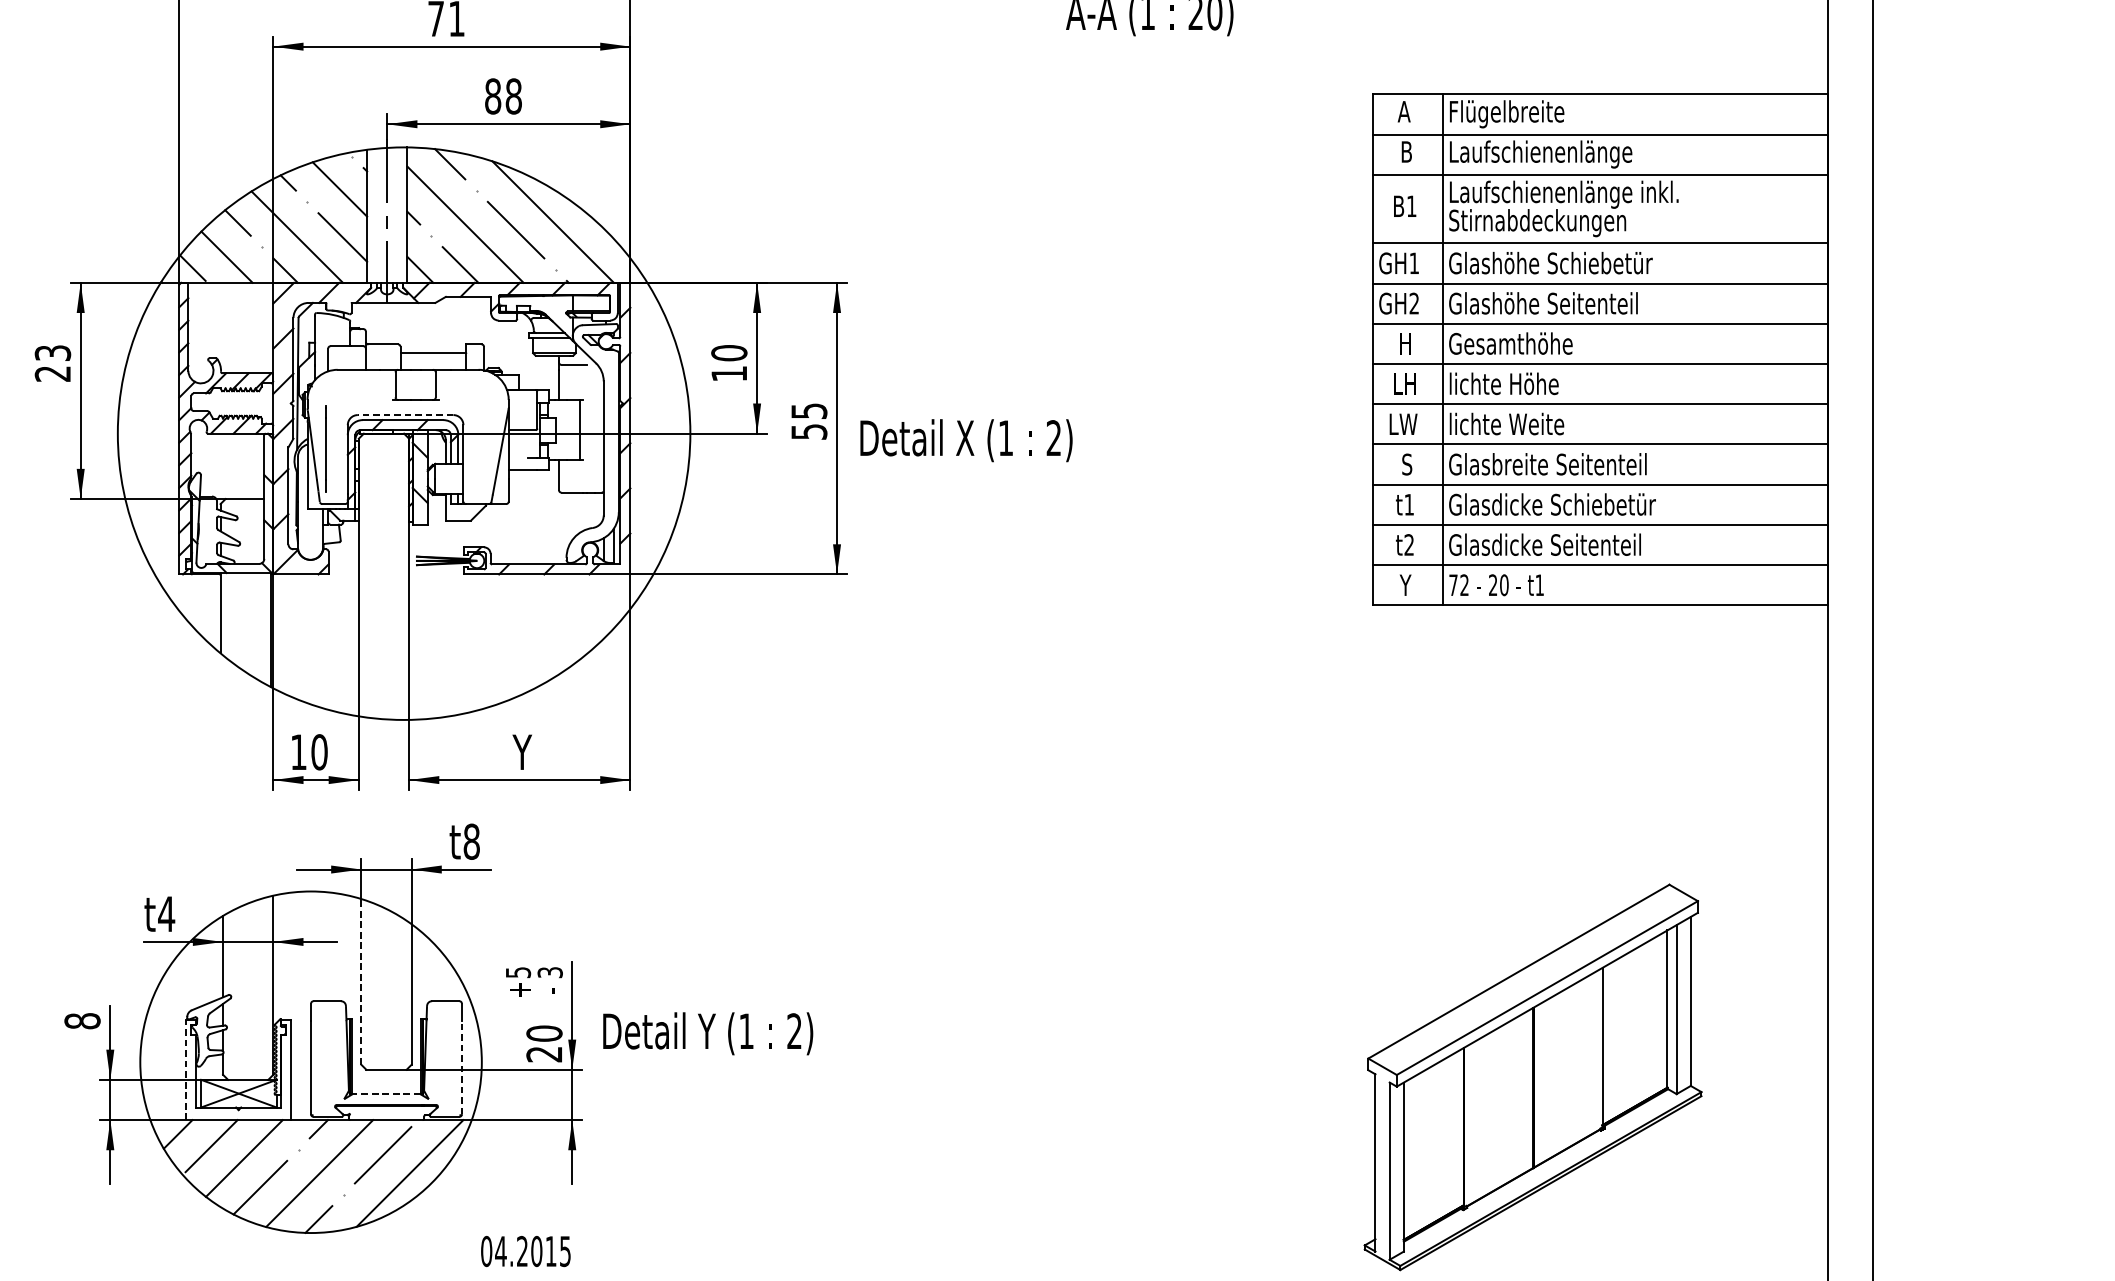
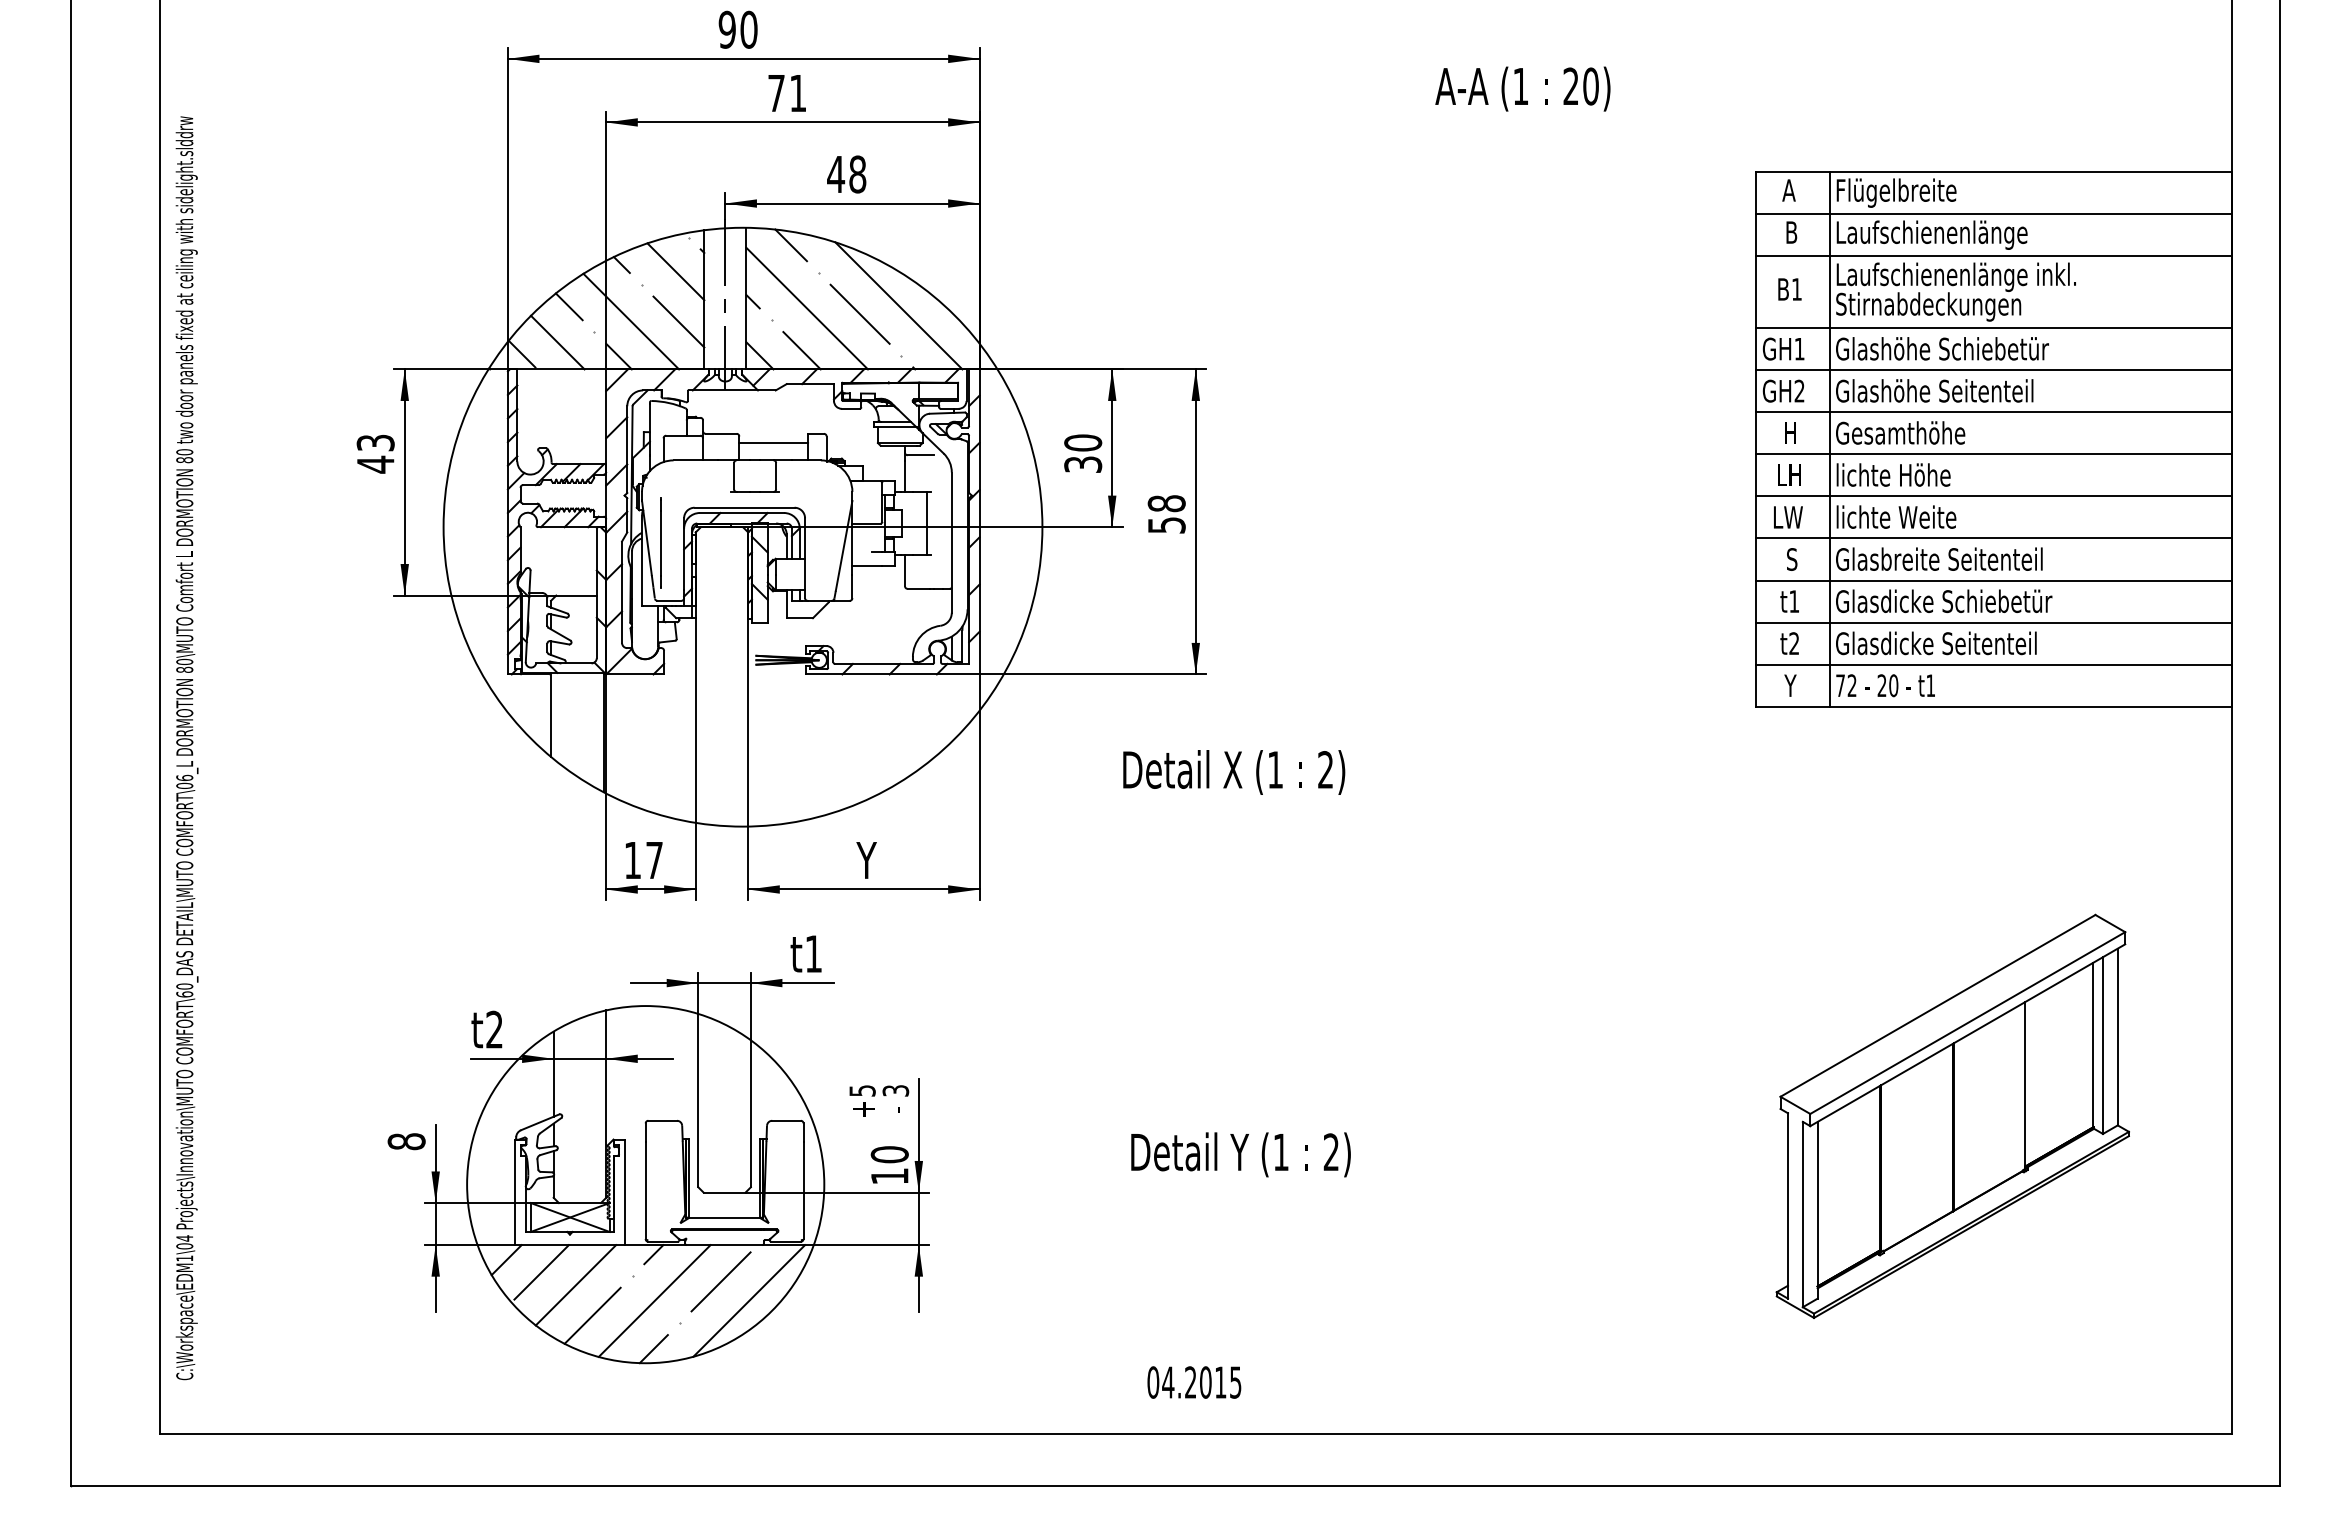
text: (493, 96) -> (836, 174), 88 -> 48
text: (52, 373) -> (375, 464), 23 -> 43
text: (729, 373) -> (1083, 464), 10 -> 30
text: (809, 411) -> (1166, 503), 55 -> 58
line: (405, 414) -> (744, 507), dashed -> solid
text: (966, 440) -> (1234, 772), moved
text: (319, 752) -> (654, 860), 10 -> 17
text: (471, 842) -> (813, 954), t8 -> t1
text: (166, 913) -> (494, 1029), t4 -> t2
line: (361, 981) -> (698, 1100), dashed -> solid
text: (707, 1033) -> (1240, 1154), moved
text: (544, 1054) -> (889, 1176), 20 -> 10
line: (461, 1067) -> (803, 1190), dashed -> solid
line: (185, 1069) -> (514, 1192), dashed -> solid
part: (1532, 1076) -> (1952, 1115), moved
line: (386, 1094) -> (724, 1218), dashed -> solid
text: (526, 1251) -> (1194, 1382), moved

